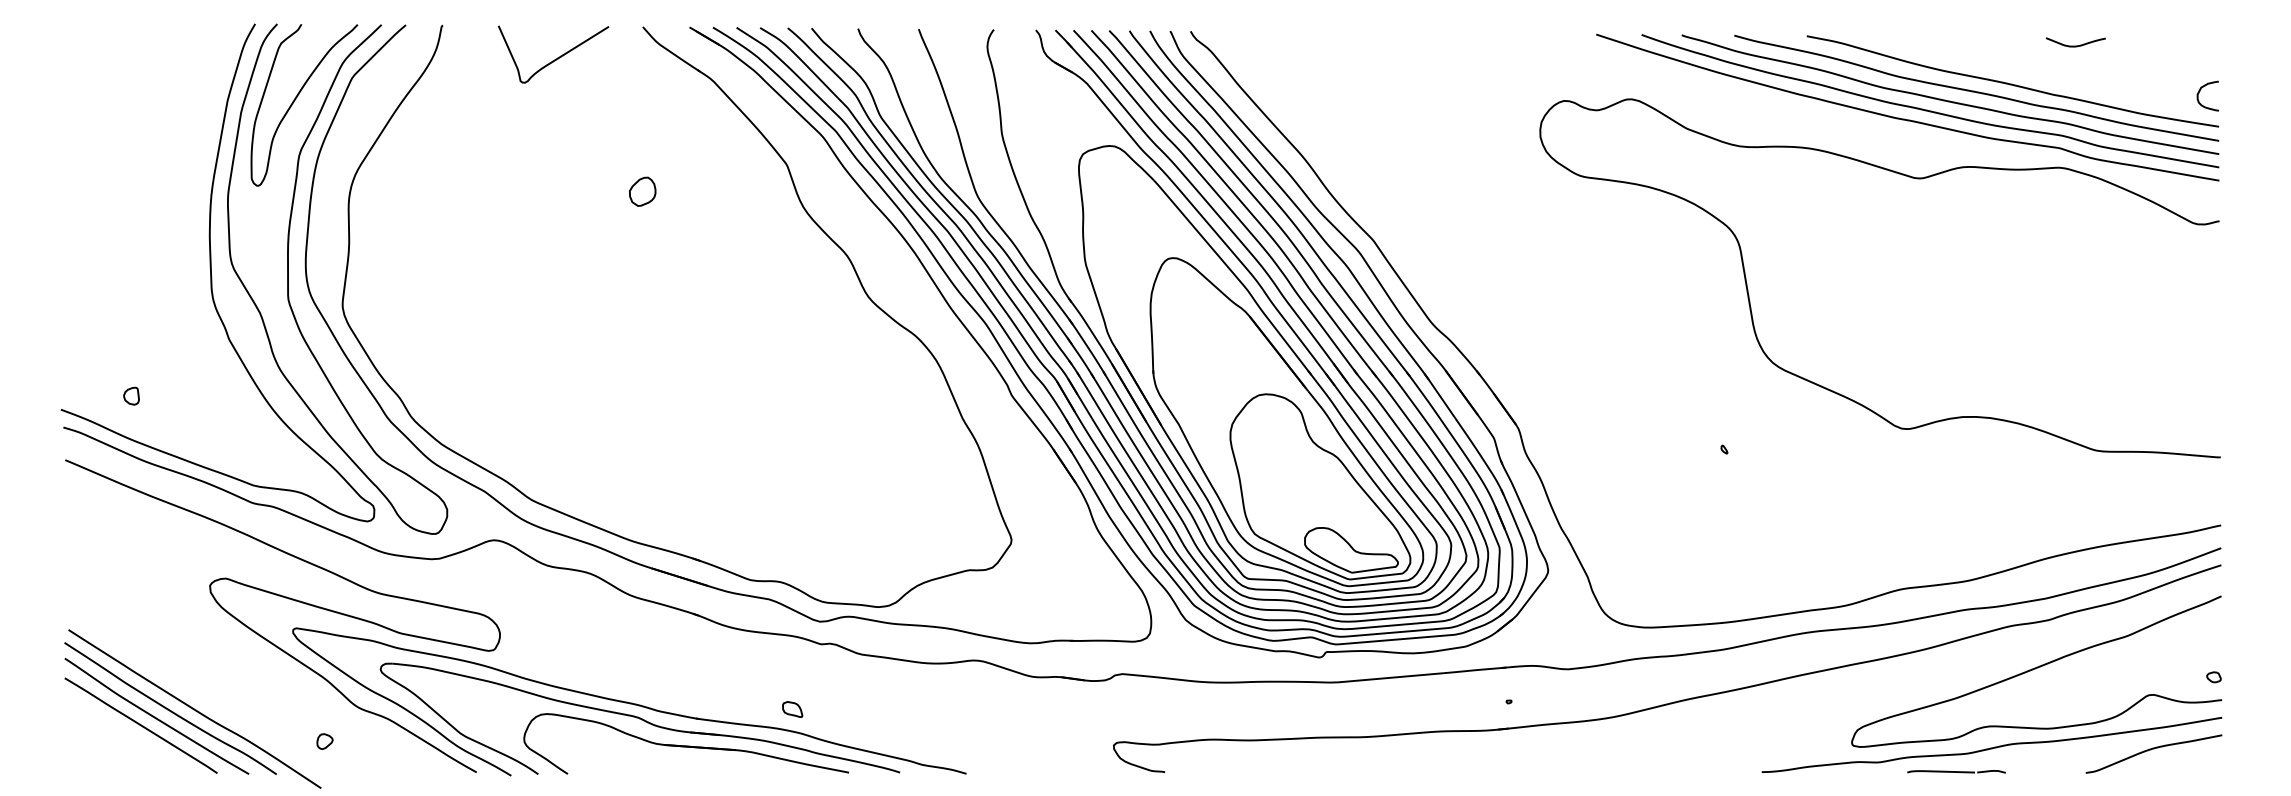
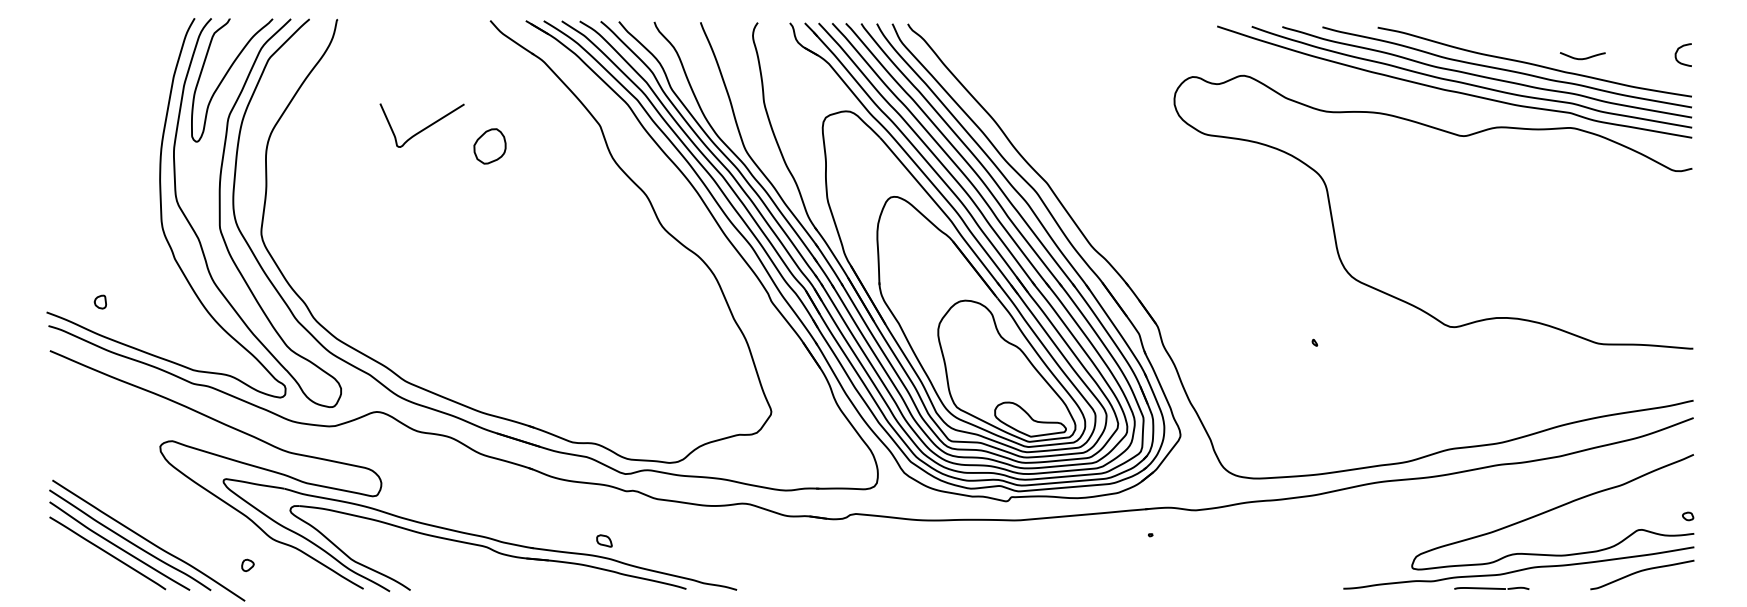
curve: (2075, 45) -> (1582, 58), moved
curve: (555, 58) -> (423, 128), moved
curve: (2200, 91) -> (1677, 51), moved
part: (642, 191) -> (490, 146), size x1.6
part: (1673, 701) -> (1276, 534), removed
part: (685, 743) -> (522, 566), removed

